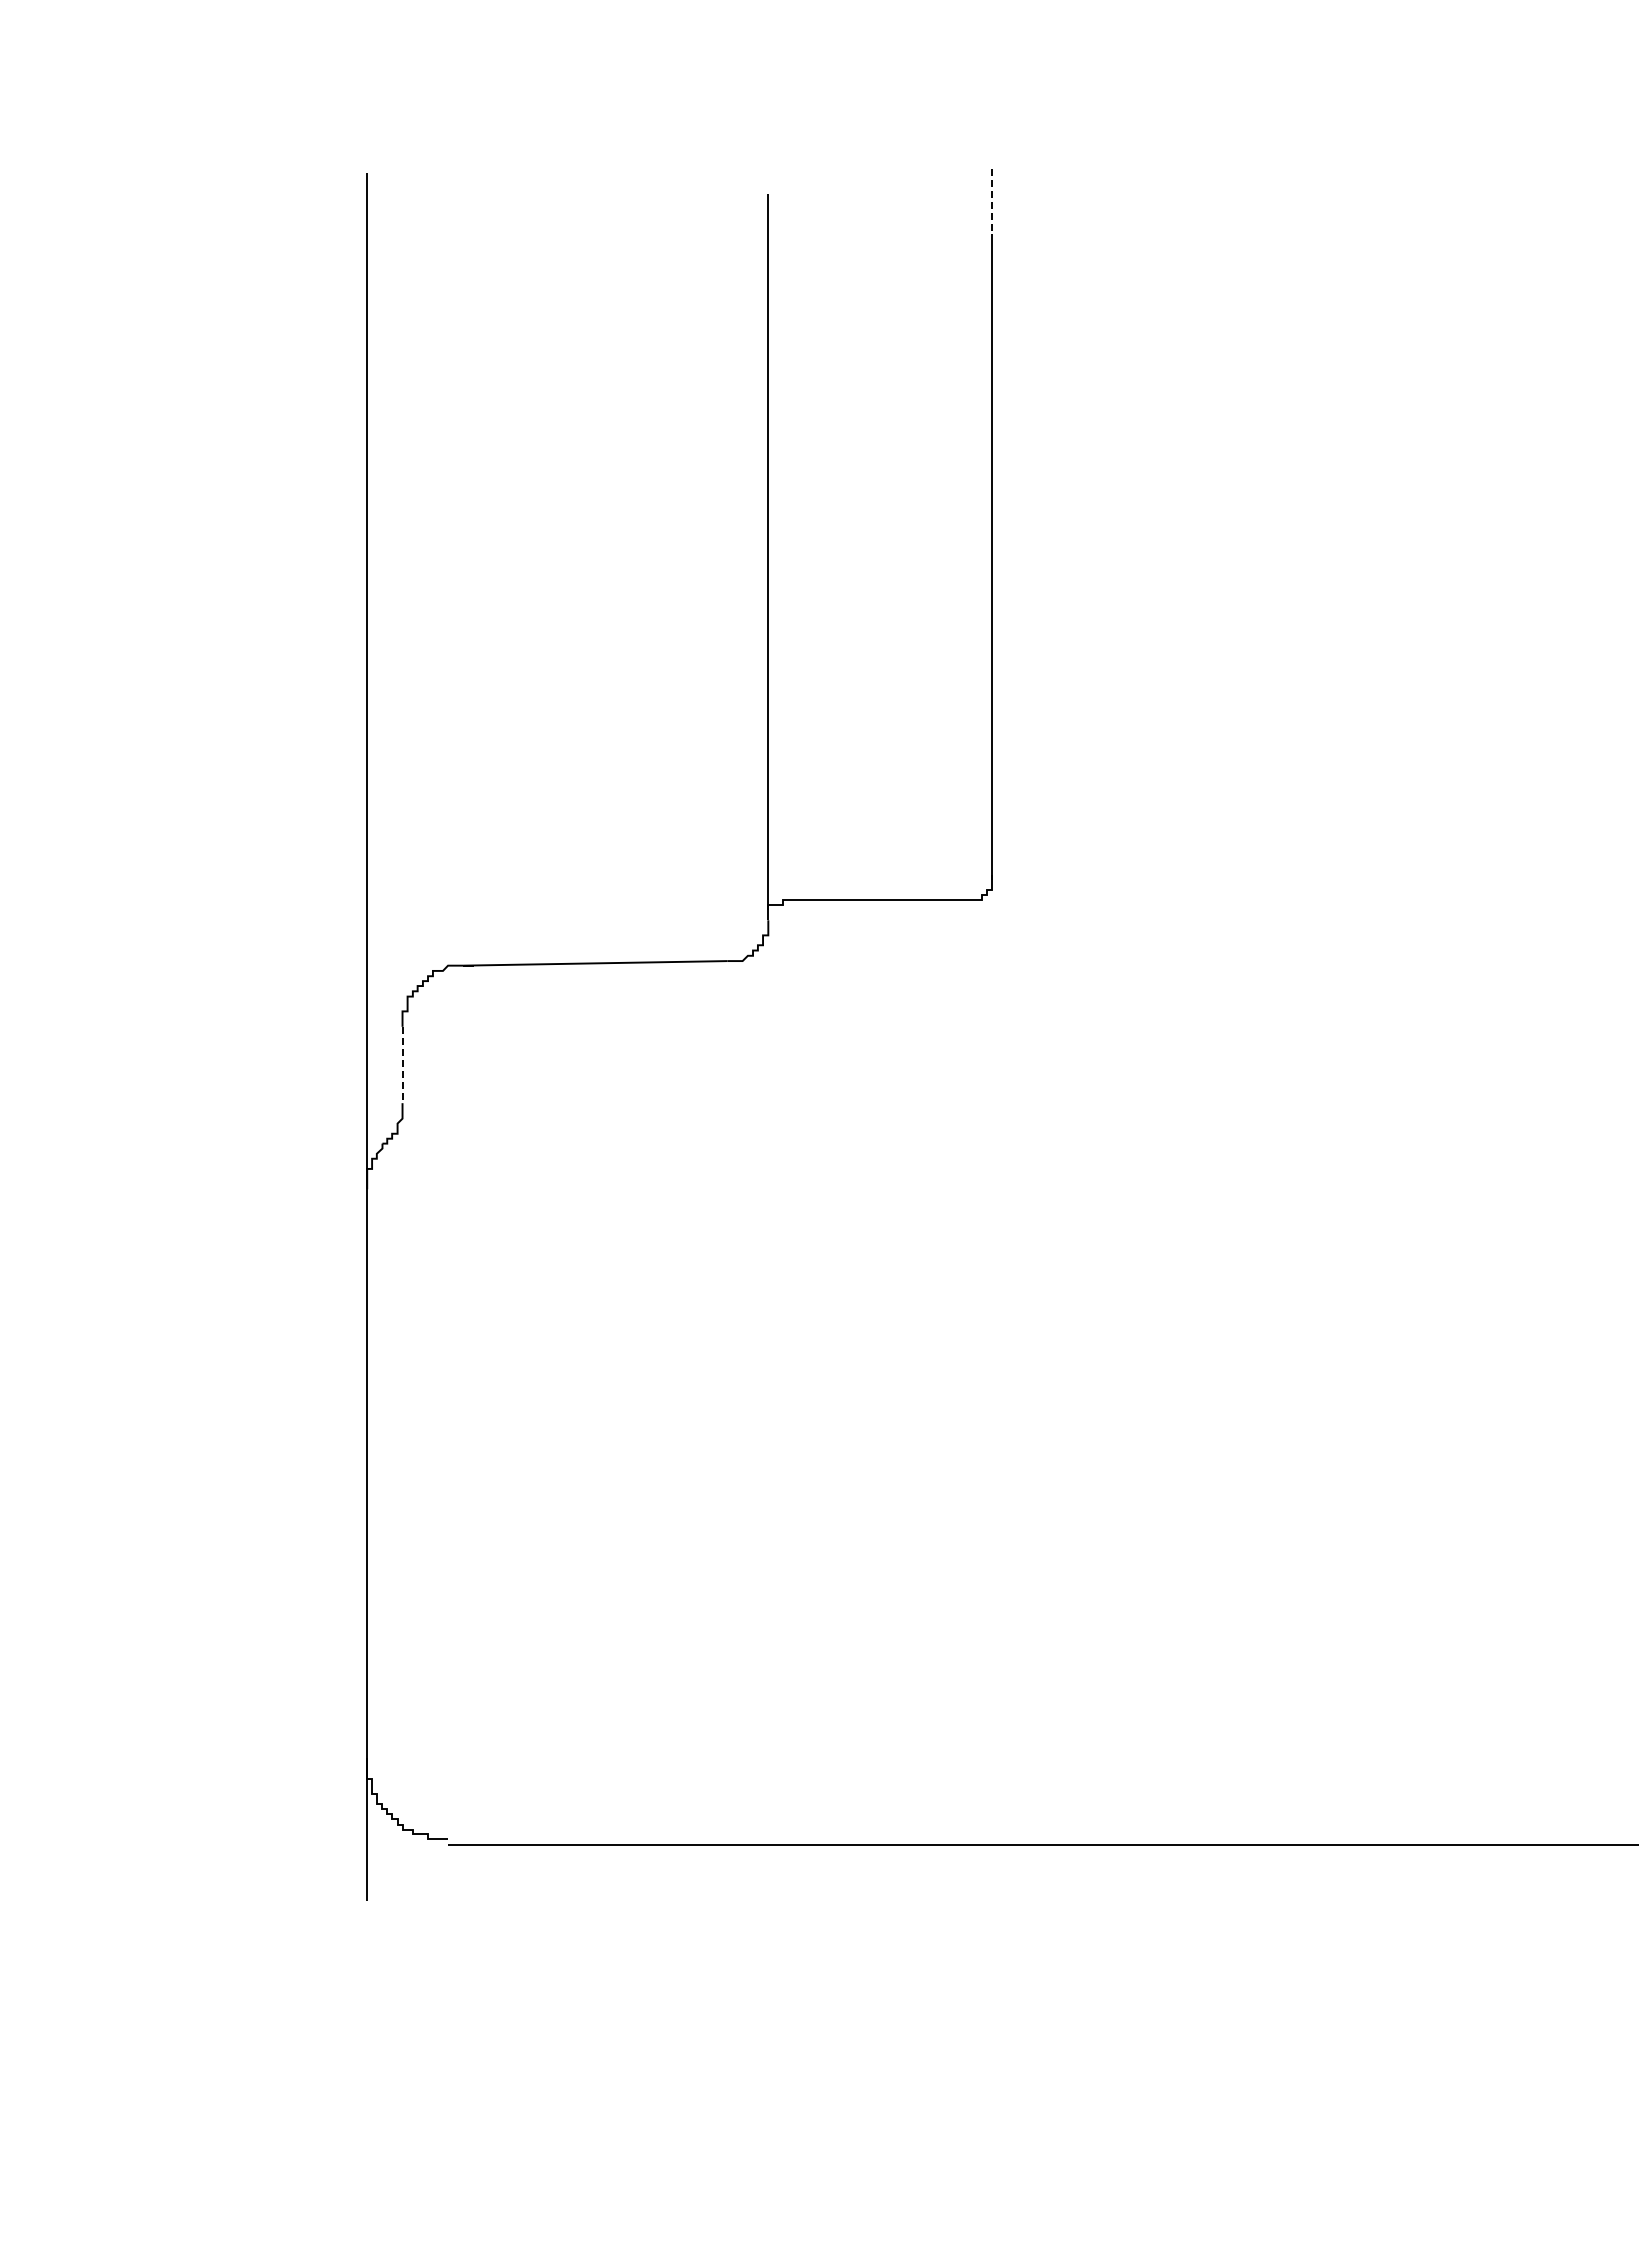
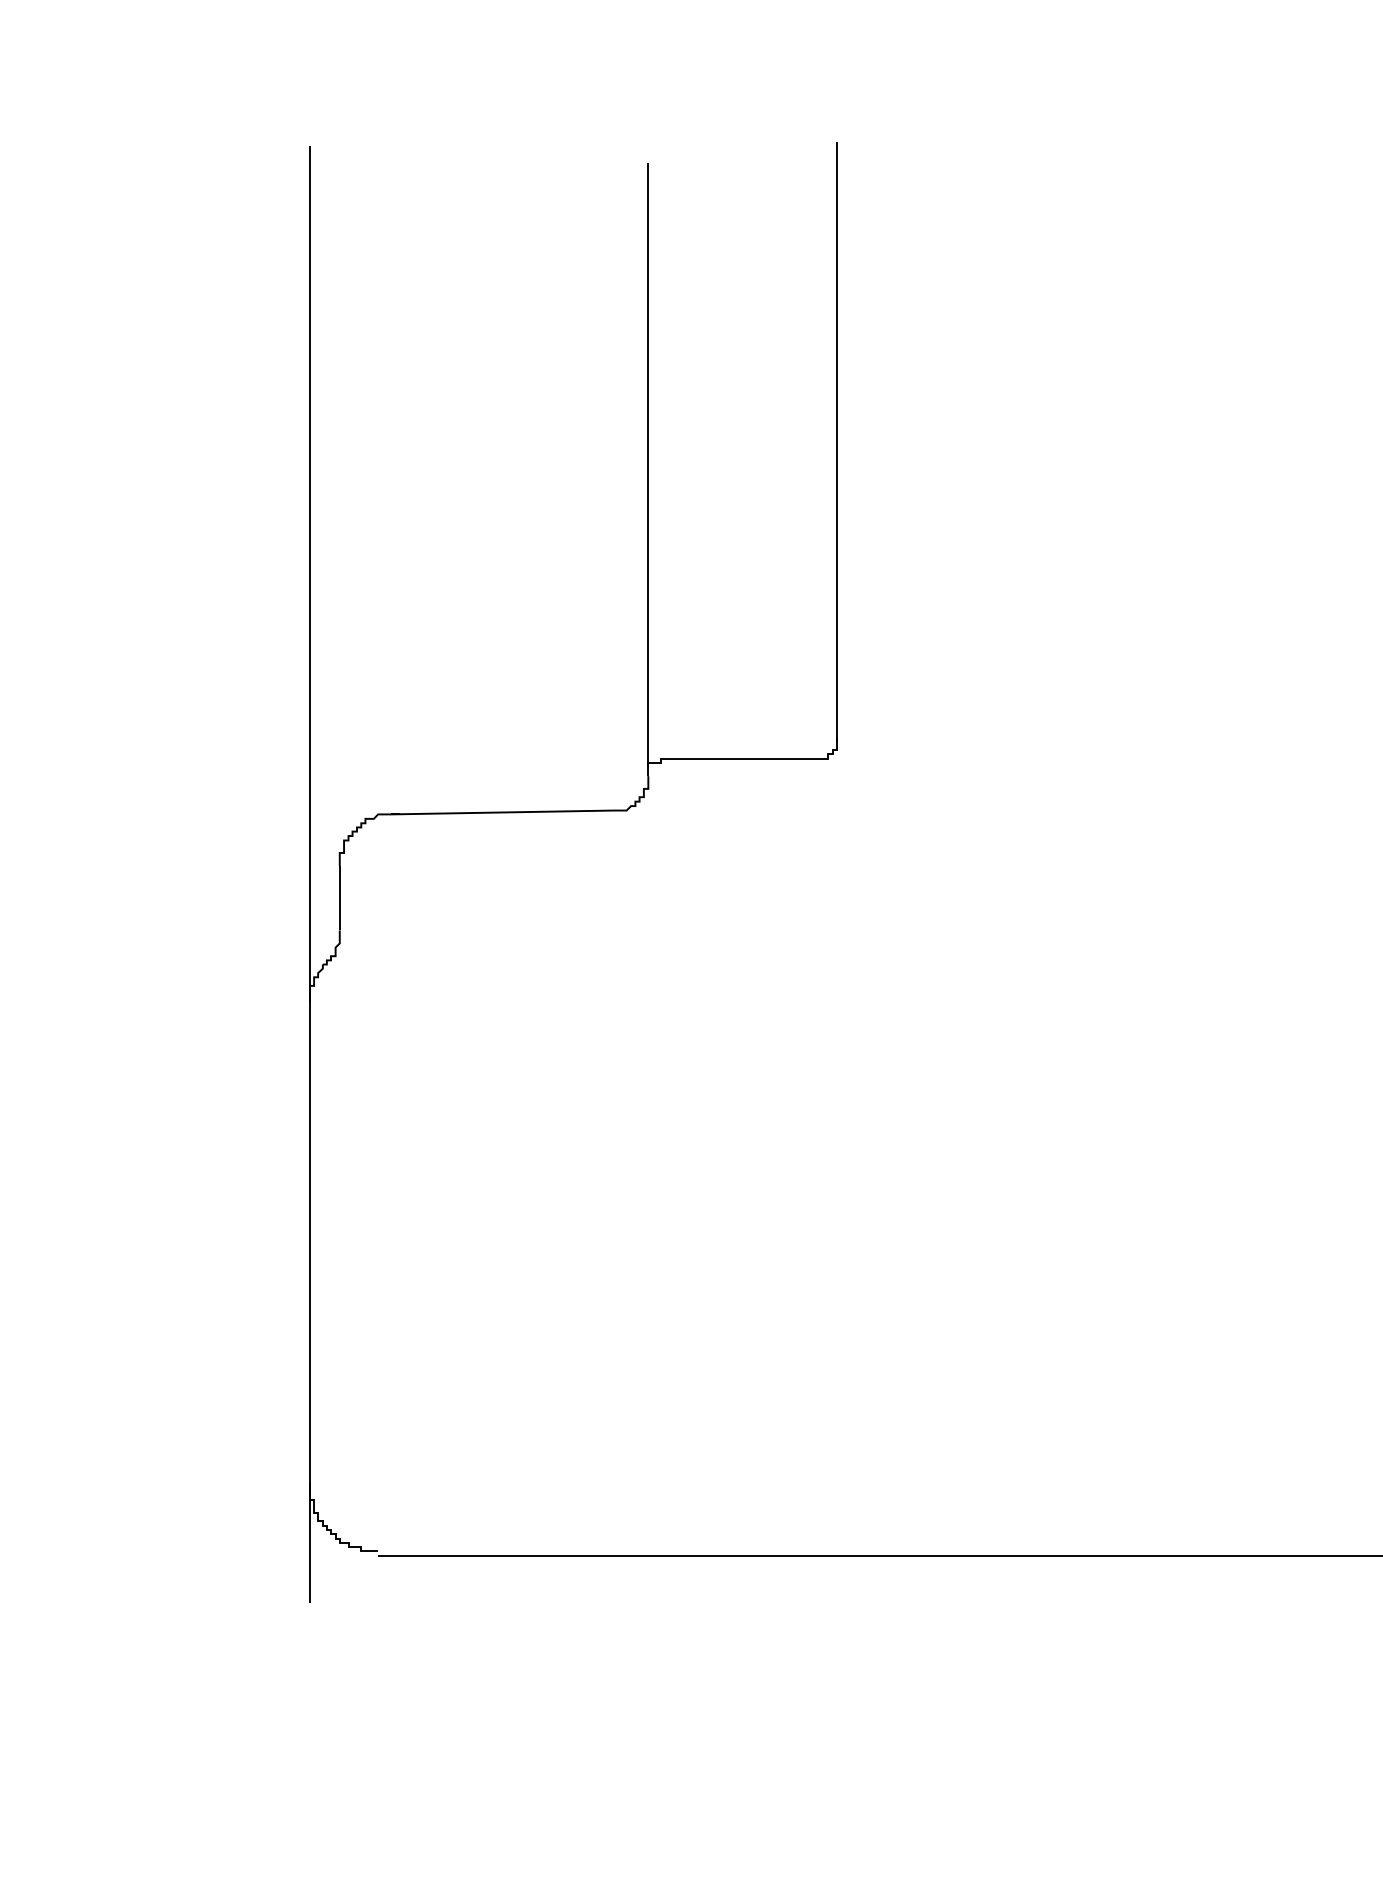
line: (991, 201) -> (836, 169), dashed -> solid
line: (402, 1065) -> (339, 898), dashed -> solid

